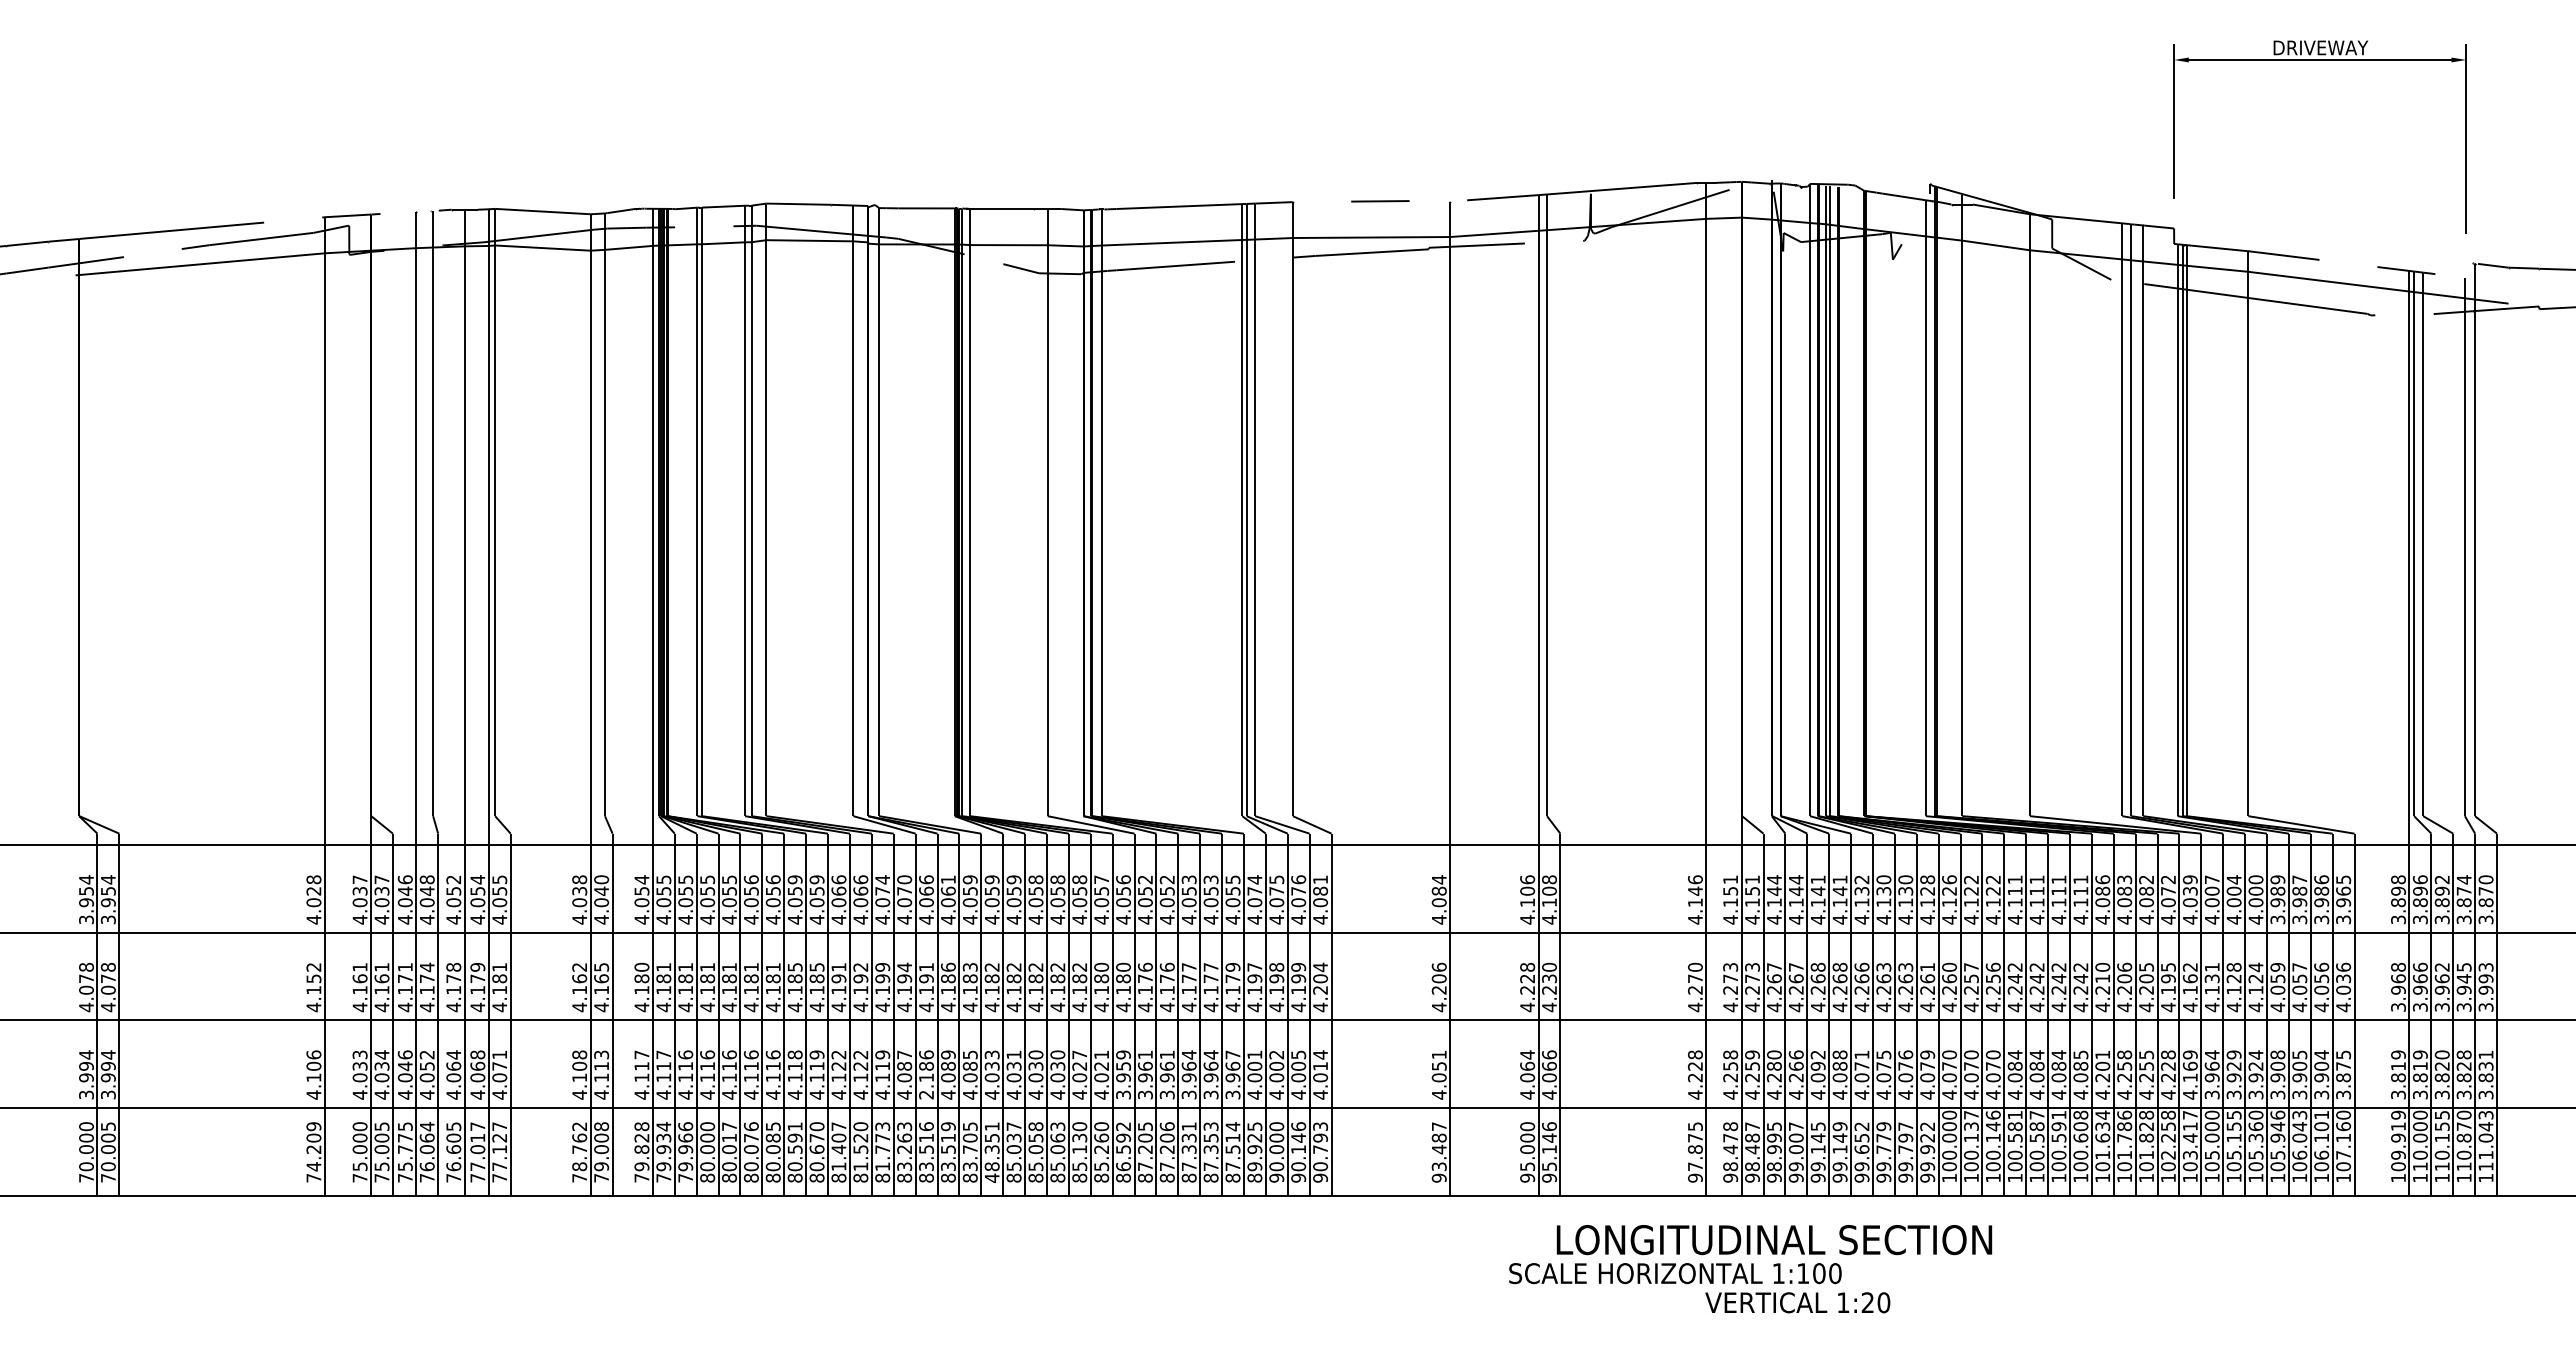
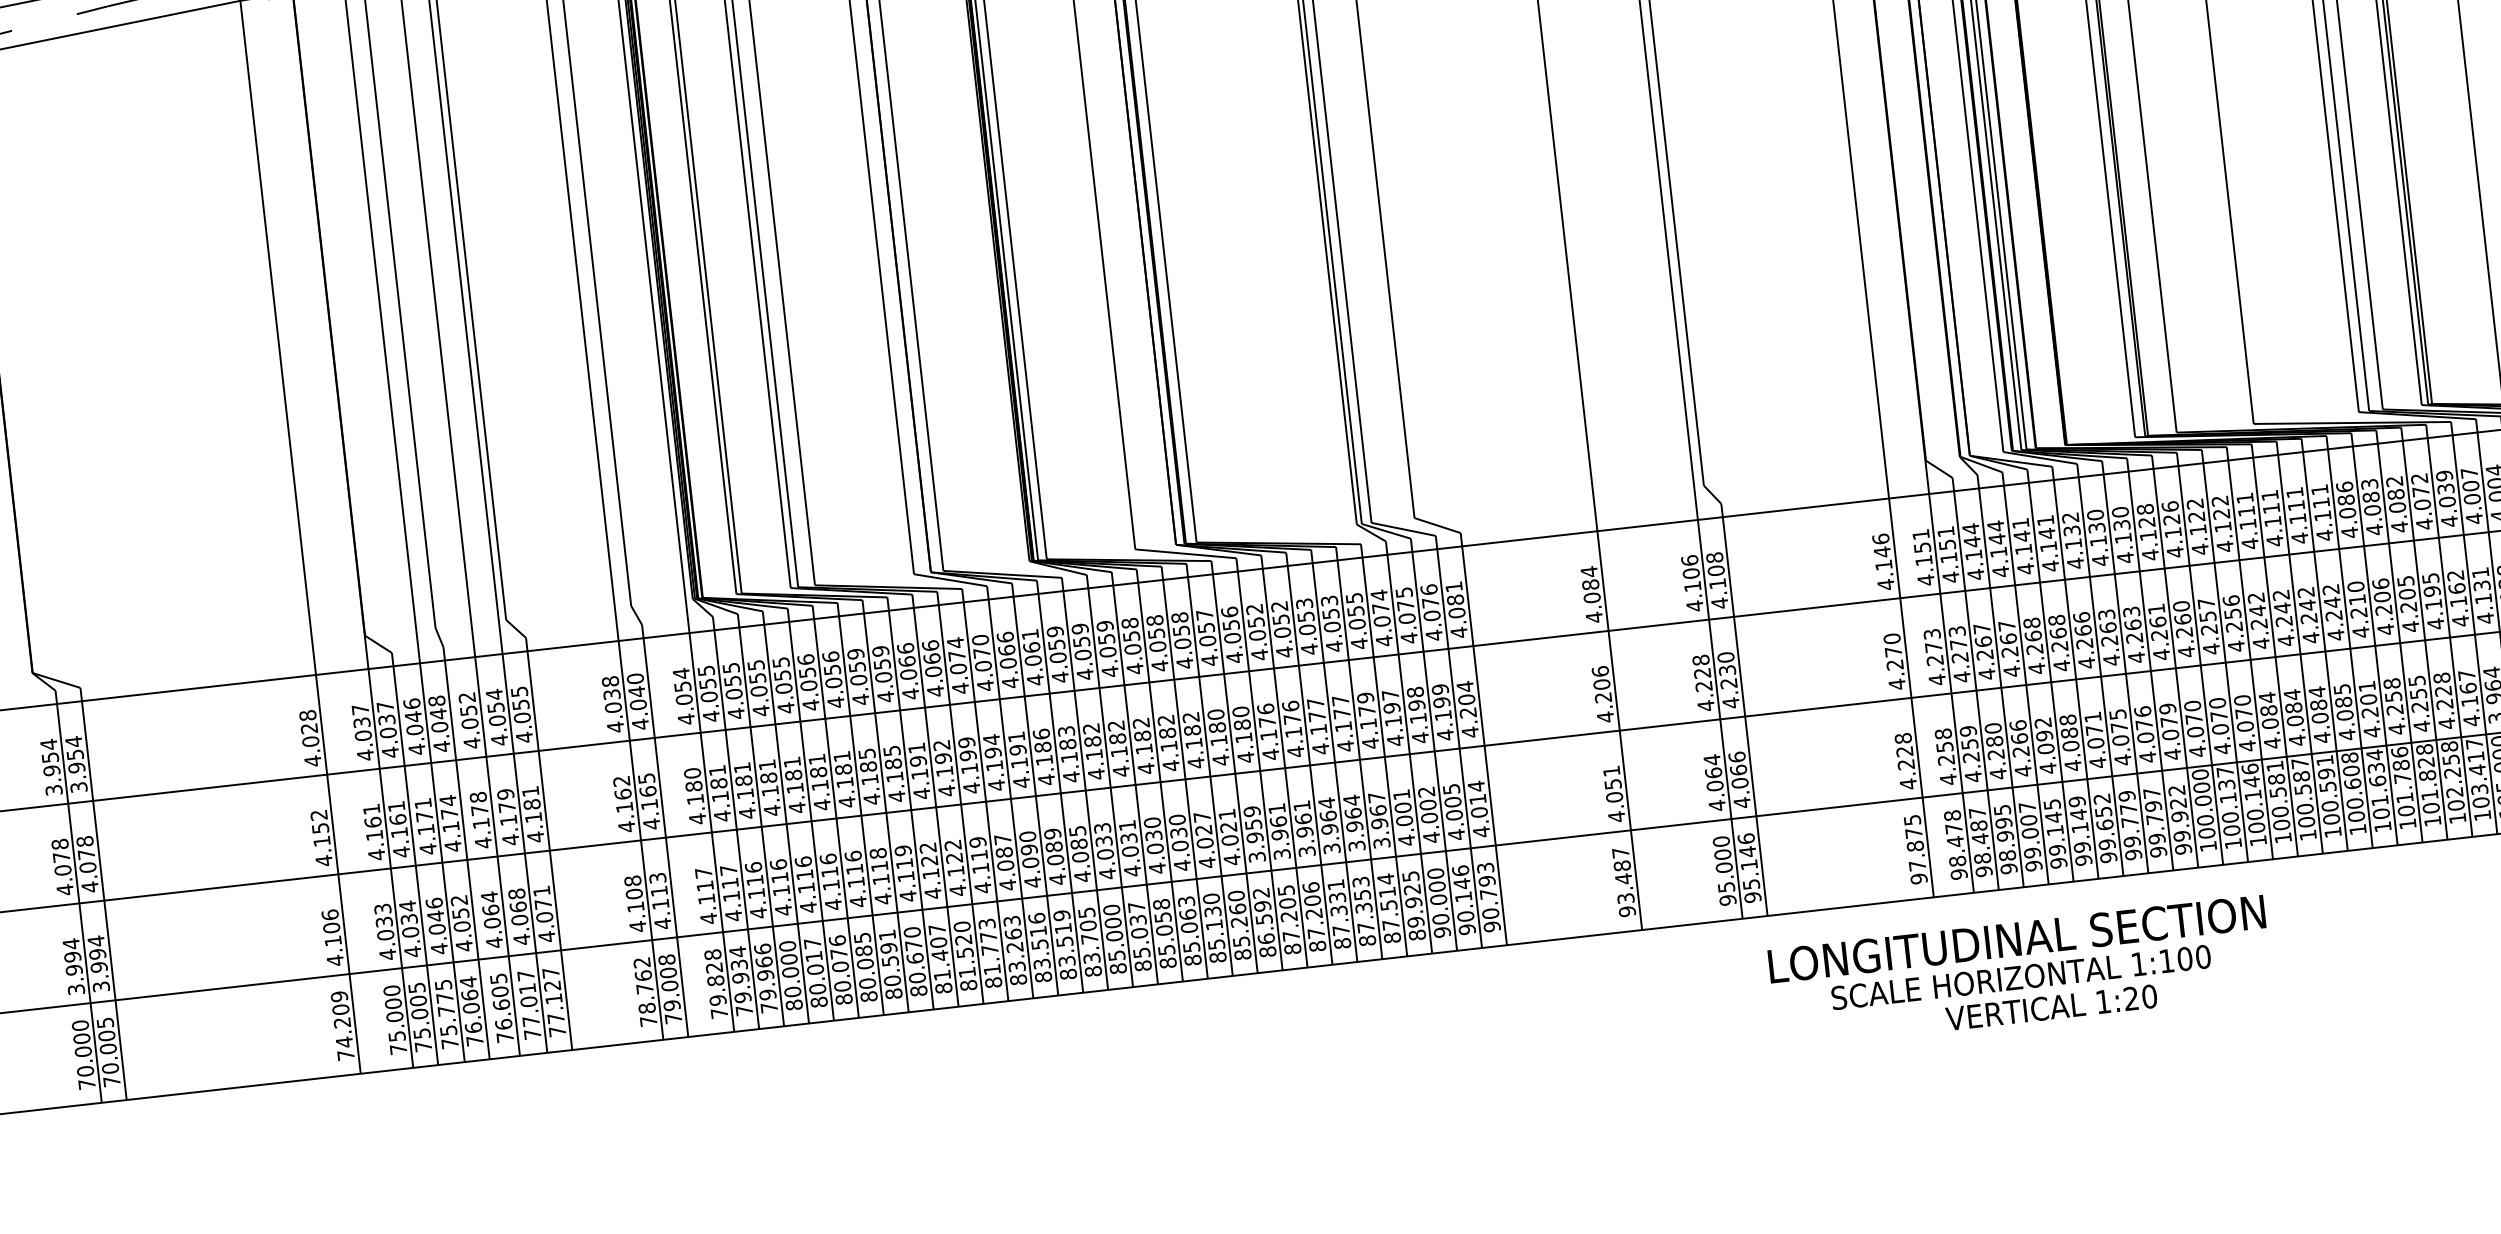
text: (2189, 1054) -> (2465, 674), 4.169 -> 4.167
text: (926, 1074) -> (1030, 859), 2.186 -> 4.090
text: (991, 1152) -> (1114, 939), 48.351 -> 85.000
text: (1675, 1273) -> (2021, 977), moved

